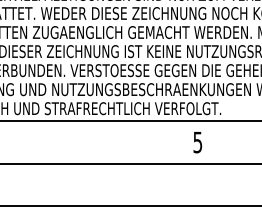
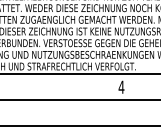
text: (197, 141) -> (121, 86), 5 -> 4

